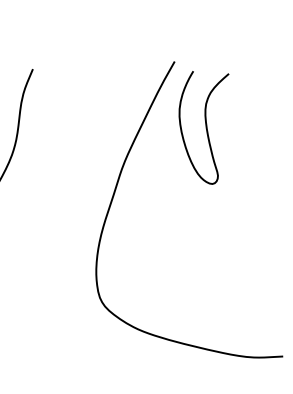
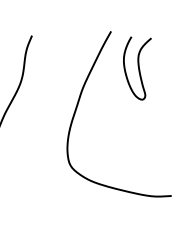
curve: (205, 128) -> (138, 68), moved

